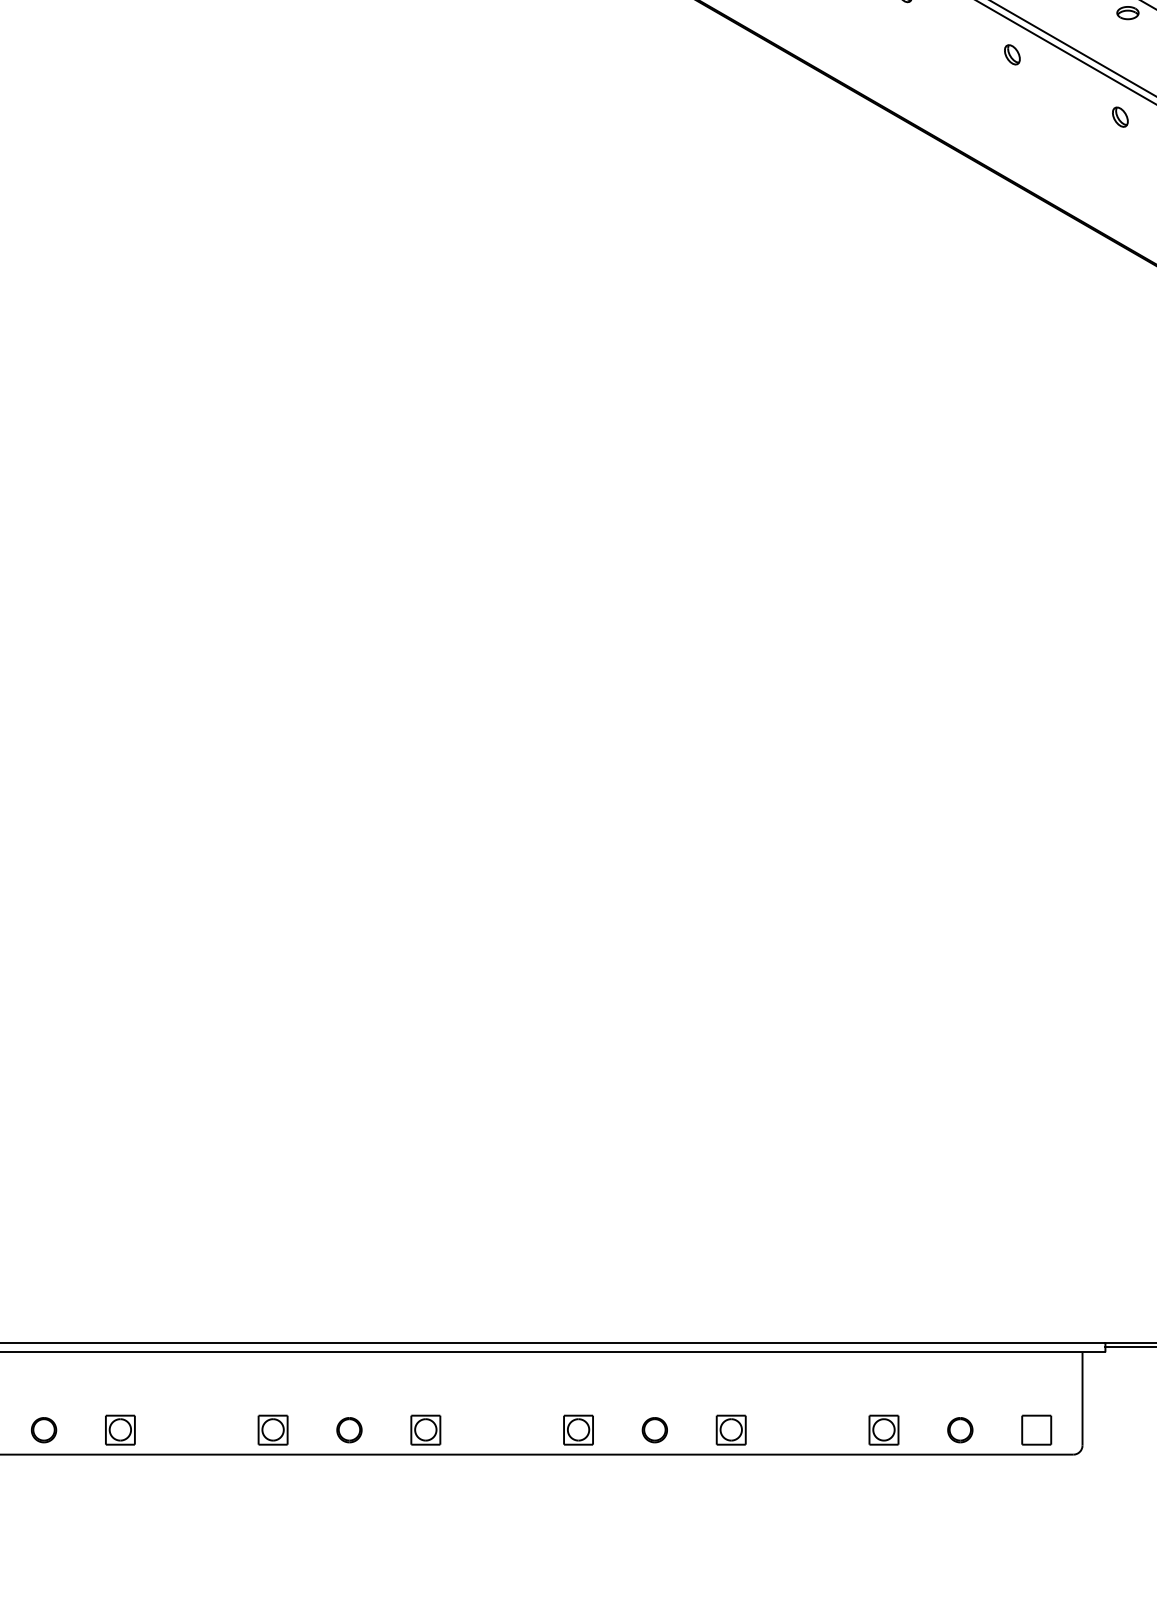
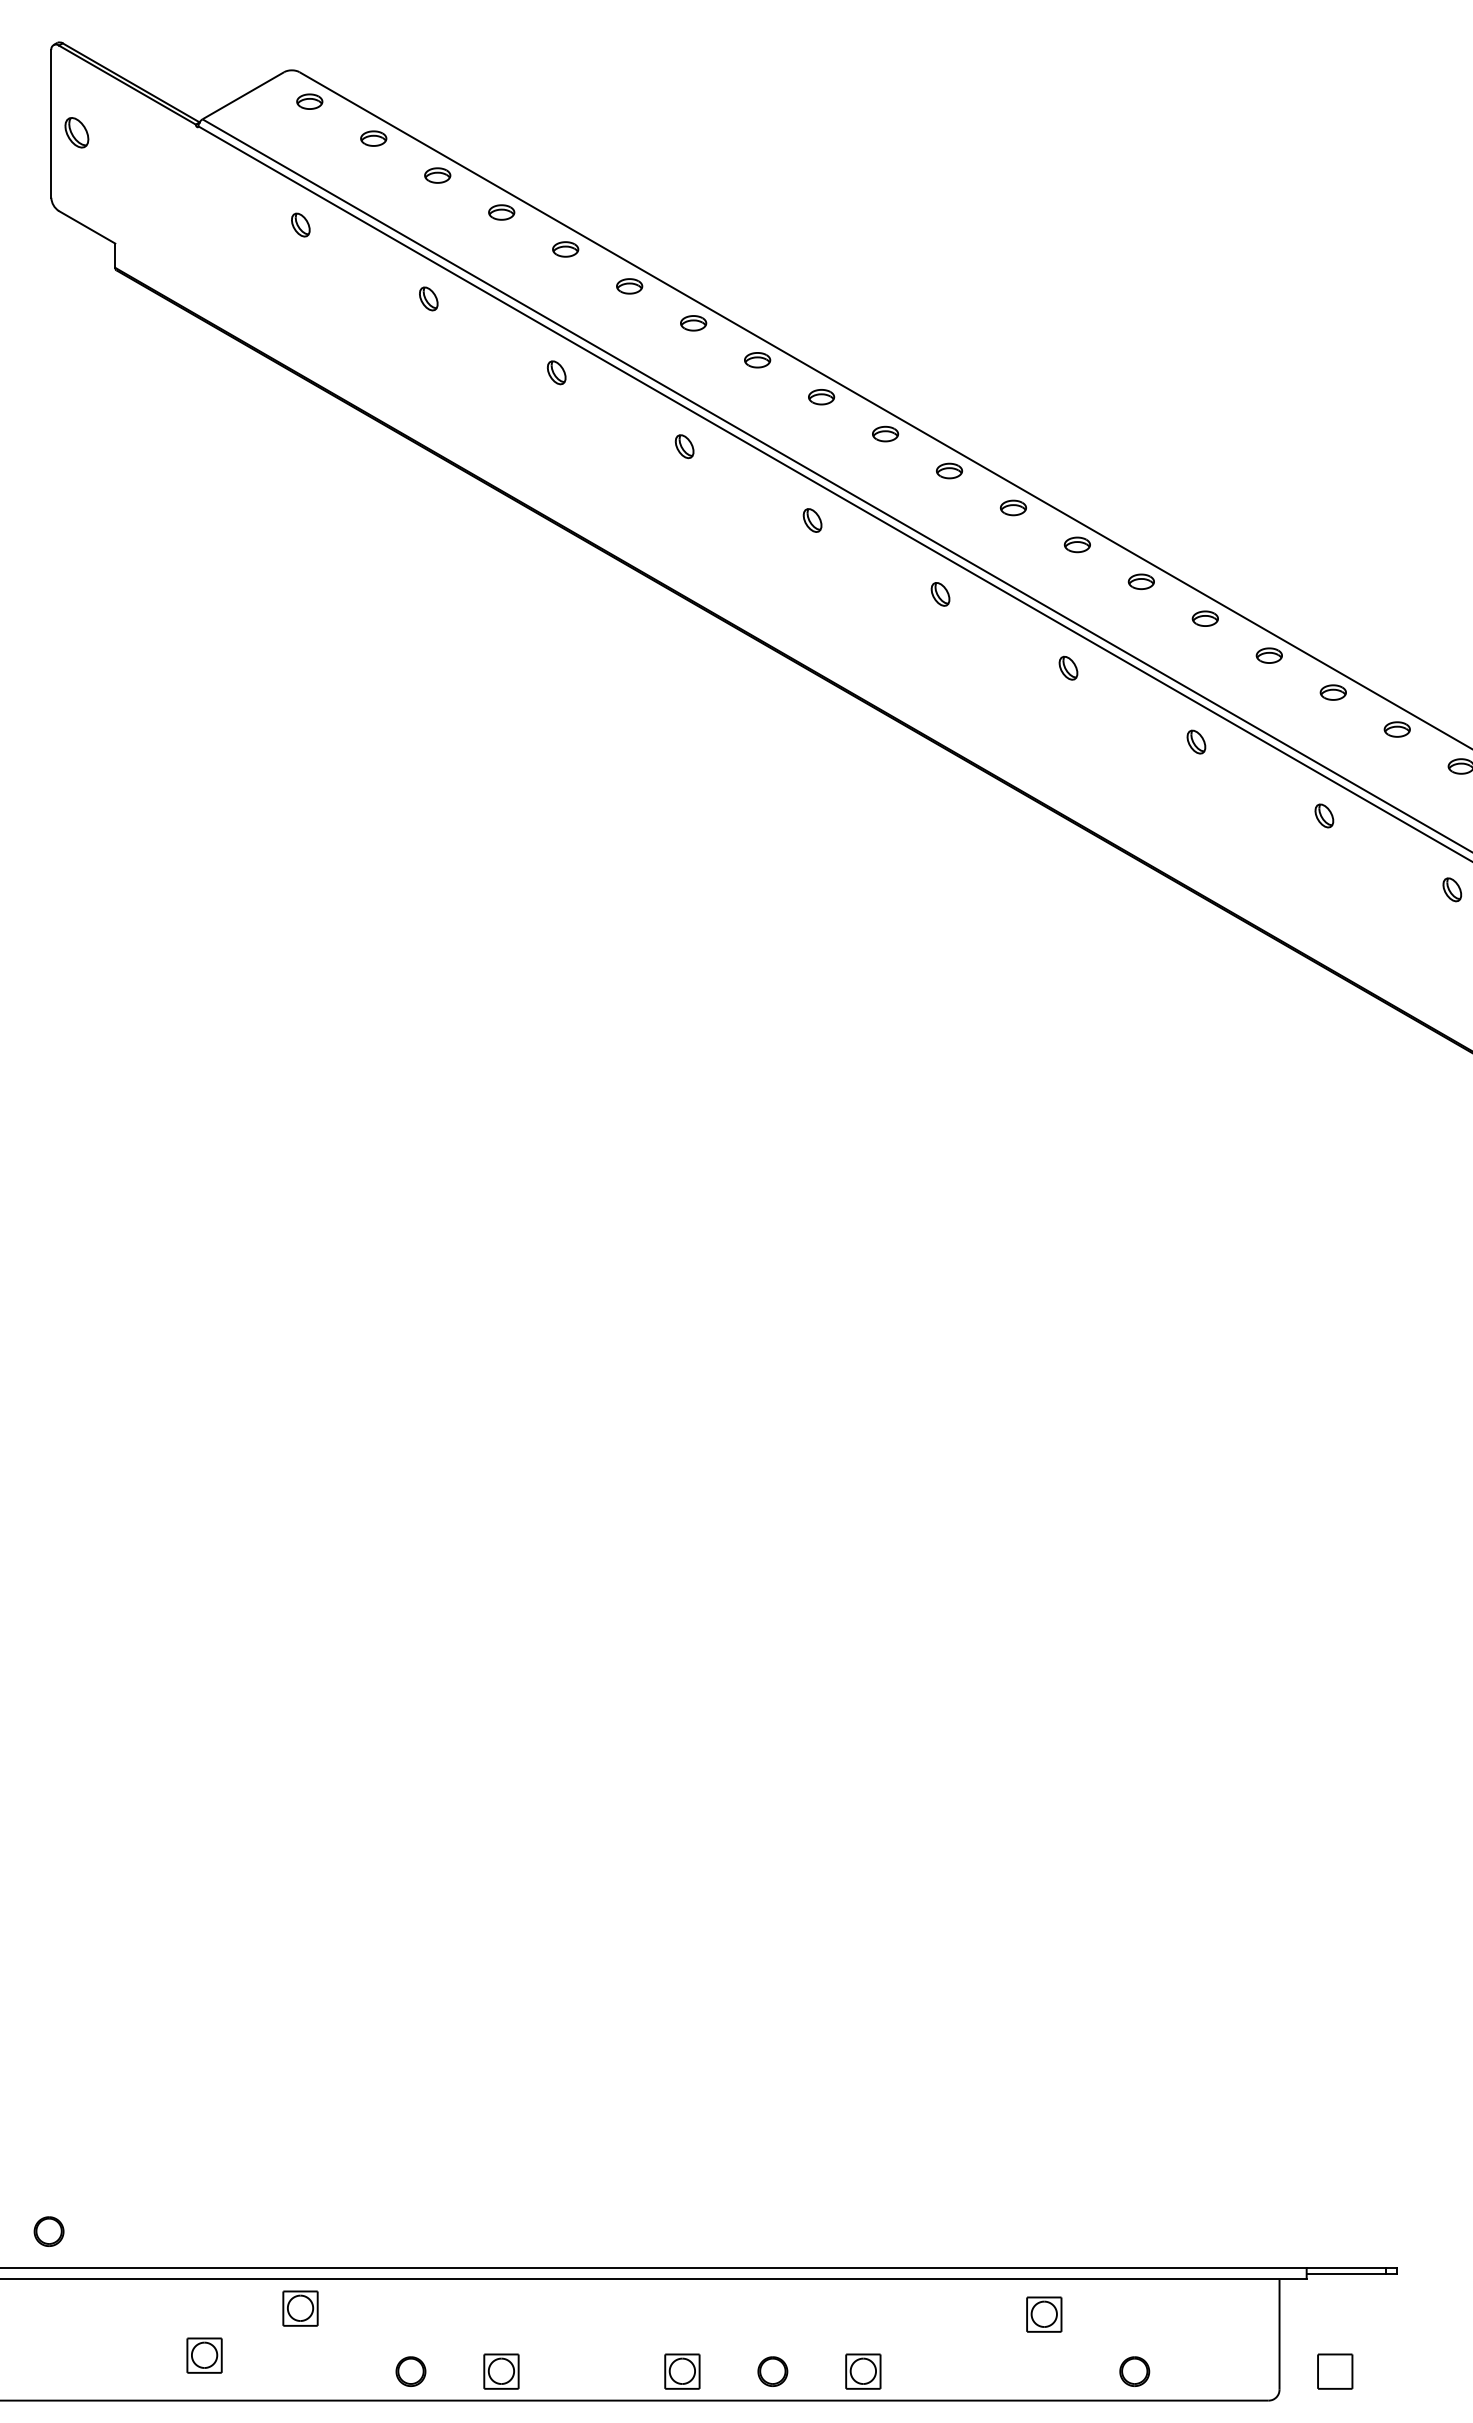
part: (43, 1430) -> (48, 2231), moved
part: (120, 1430) -> (204, 2355), moved
part: (273, 1430) -> (300, 2308), moved
part: (884, 1430) -> (1044, 2314), moved
part: (1036, 1430) -> (1335, 2371), moved

